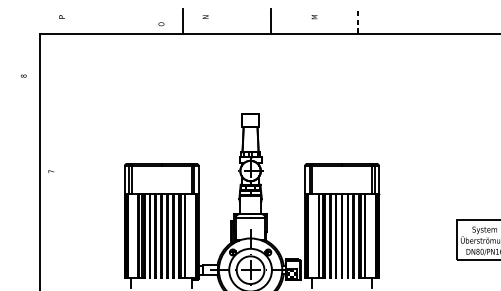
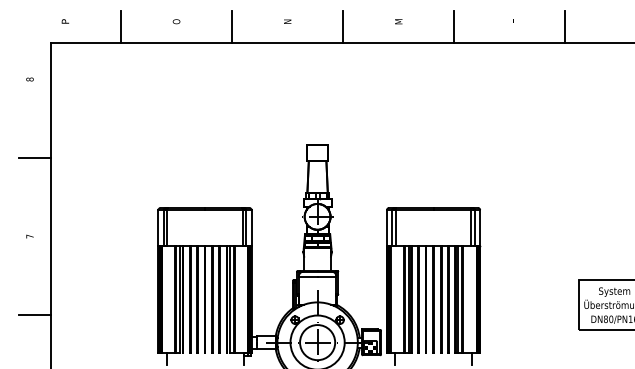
text: (61, 16) -> (64, 21), moved
text: (205, 16) -> (287, 21), moved
line: (95, 20) -> (120, 26), added
line: (446, 20) -> (565, 26), added
line: (358, 21) -> (454, 27), dashed -> solid
text: (161, 24) -> (176, 21), moved
text: (23, 76) -> (29, 79), moved
line: (27, 124) -> (34, 158), added
text: (50, 171) -> (29, 236), moved
line: (27, 248) -> (34, 315), added

